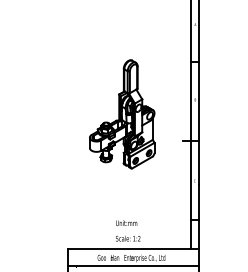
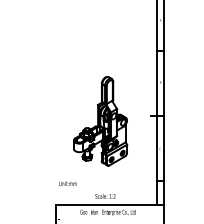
part: (122, 114) -> (100, 121), moved
text: (126, 222) -> (67, 183), moved
line: (133, 265) -> (109, 218), removed

